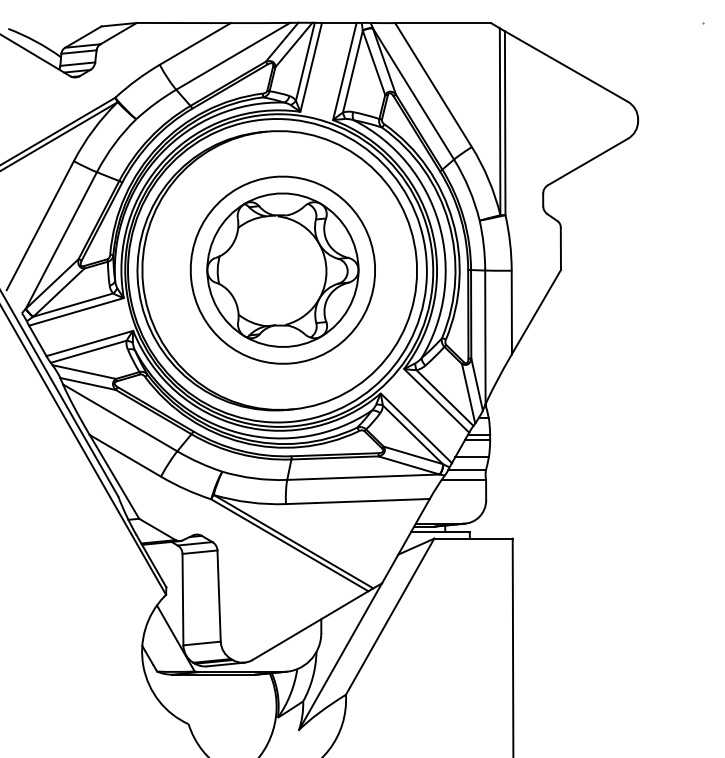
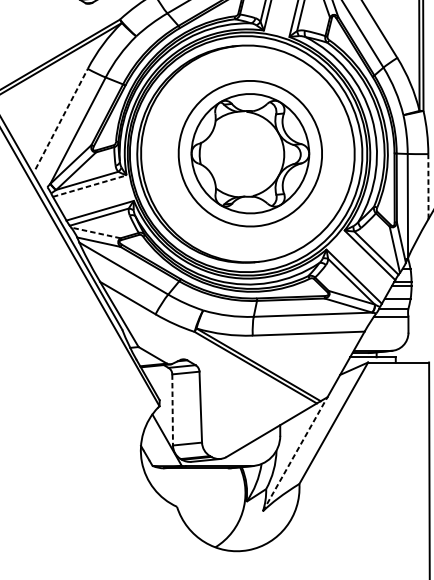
line: (40, 225) -> (61, 118), solid -> dashed
line: (76, 311) -> (89, 185), solid -> dashed
line: (511, 312) -> (428, 186), solid -> dashed
line: (83, 371) -> (95, 232), solid -> dashed
line: (182, 599) -> (172, 409), solid -> dashed
line: (340, 656) -> (295, 454), solid -> dashed

